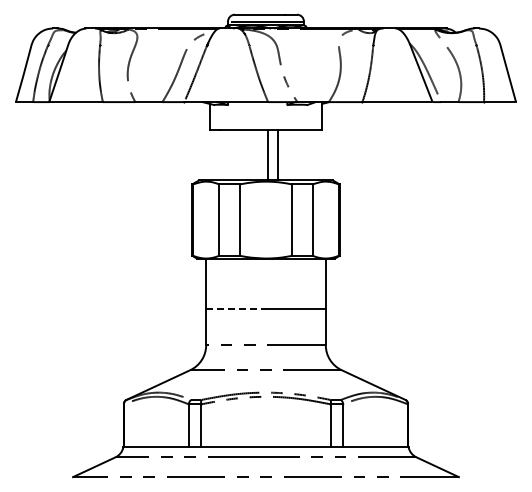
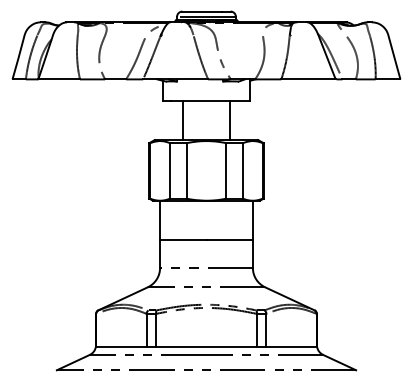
line: (268, 154) -> (183, 120), moved
line: (277, 154) -> (229, 120), moved
line: (236, 309) -> (183, 240), dashed -> solid

